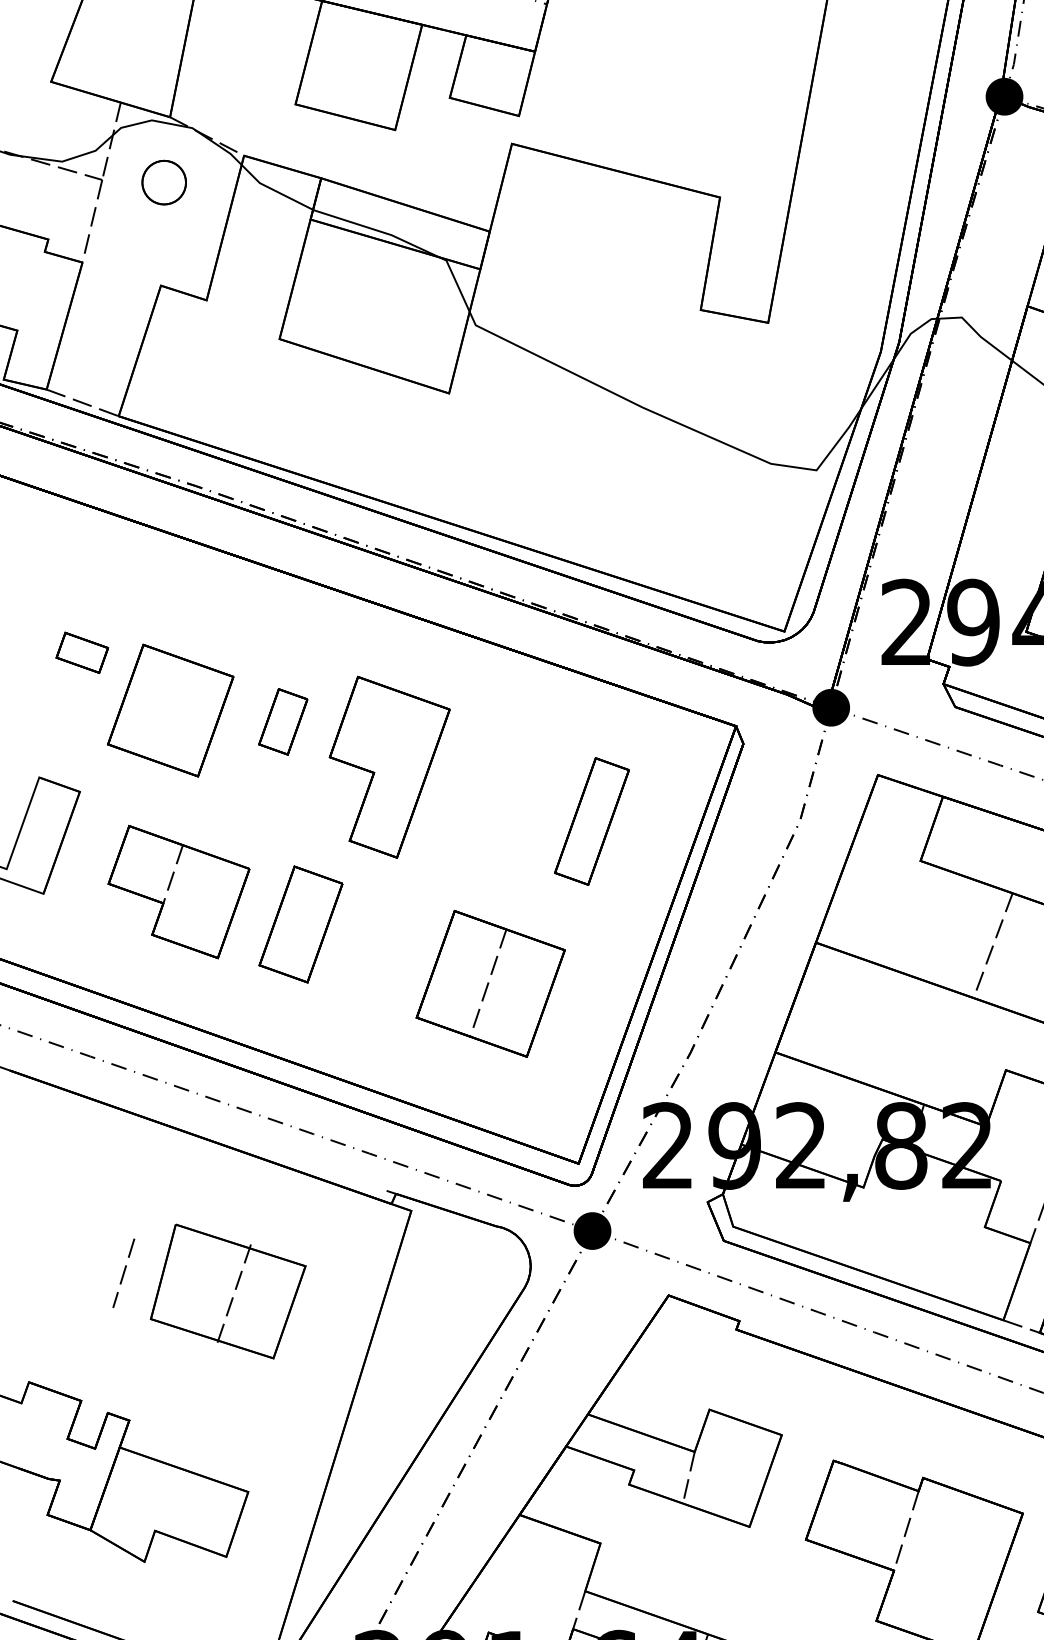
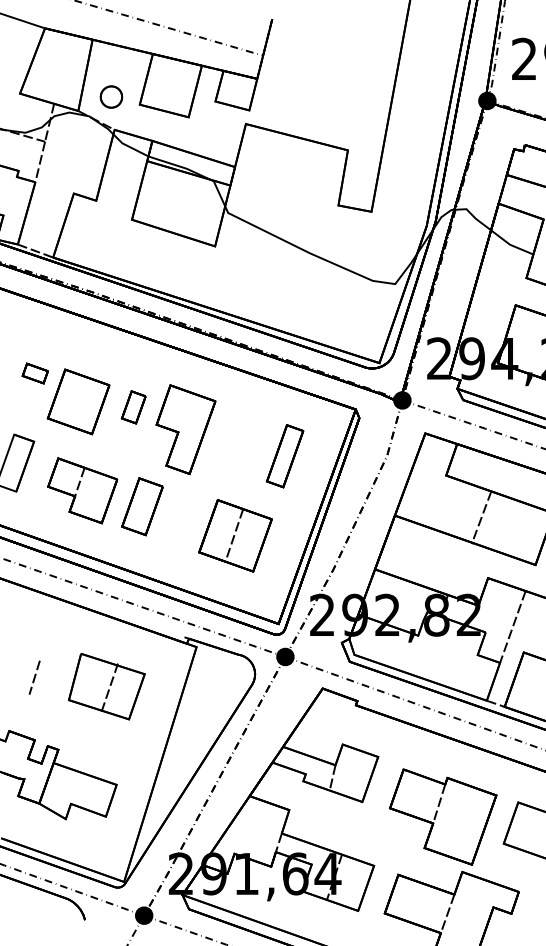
part: (164, 181) -> (111, 96), moved
line: (123, 1272) -> (34, 677), moved

